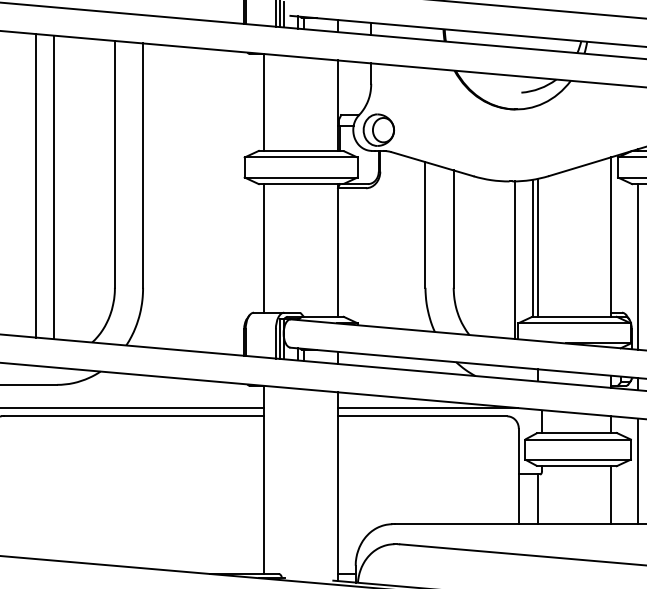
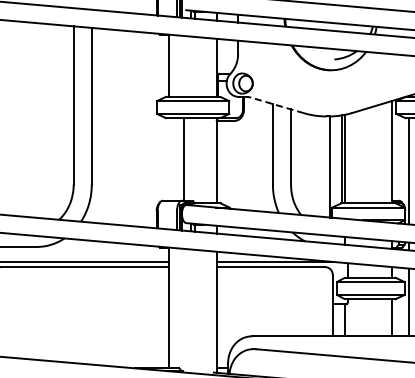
line: (432, 164) -> (277, 105), solid -> dashed
line: (36, 184) -> (23, 118), removed
line: (53, 186) -> (34, 119), removed
line: (264, 248) -> (184, 159), moved

